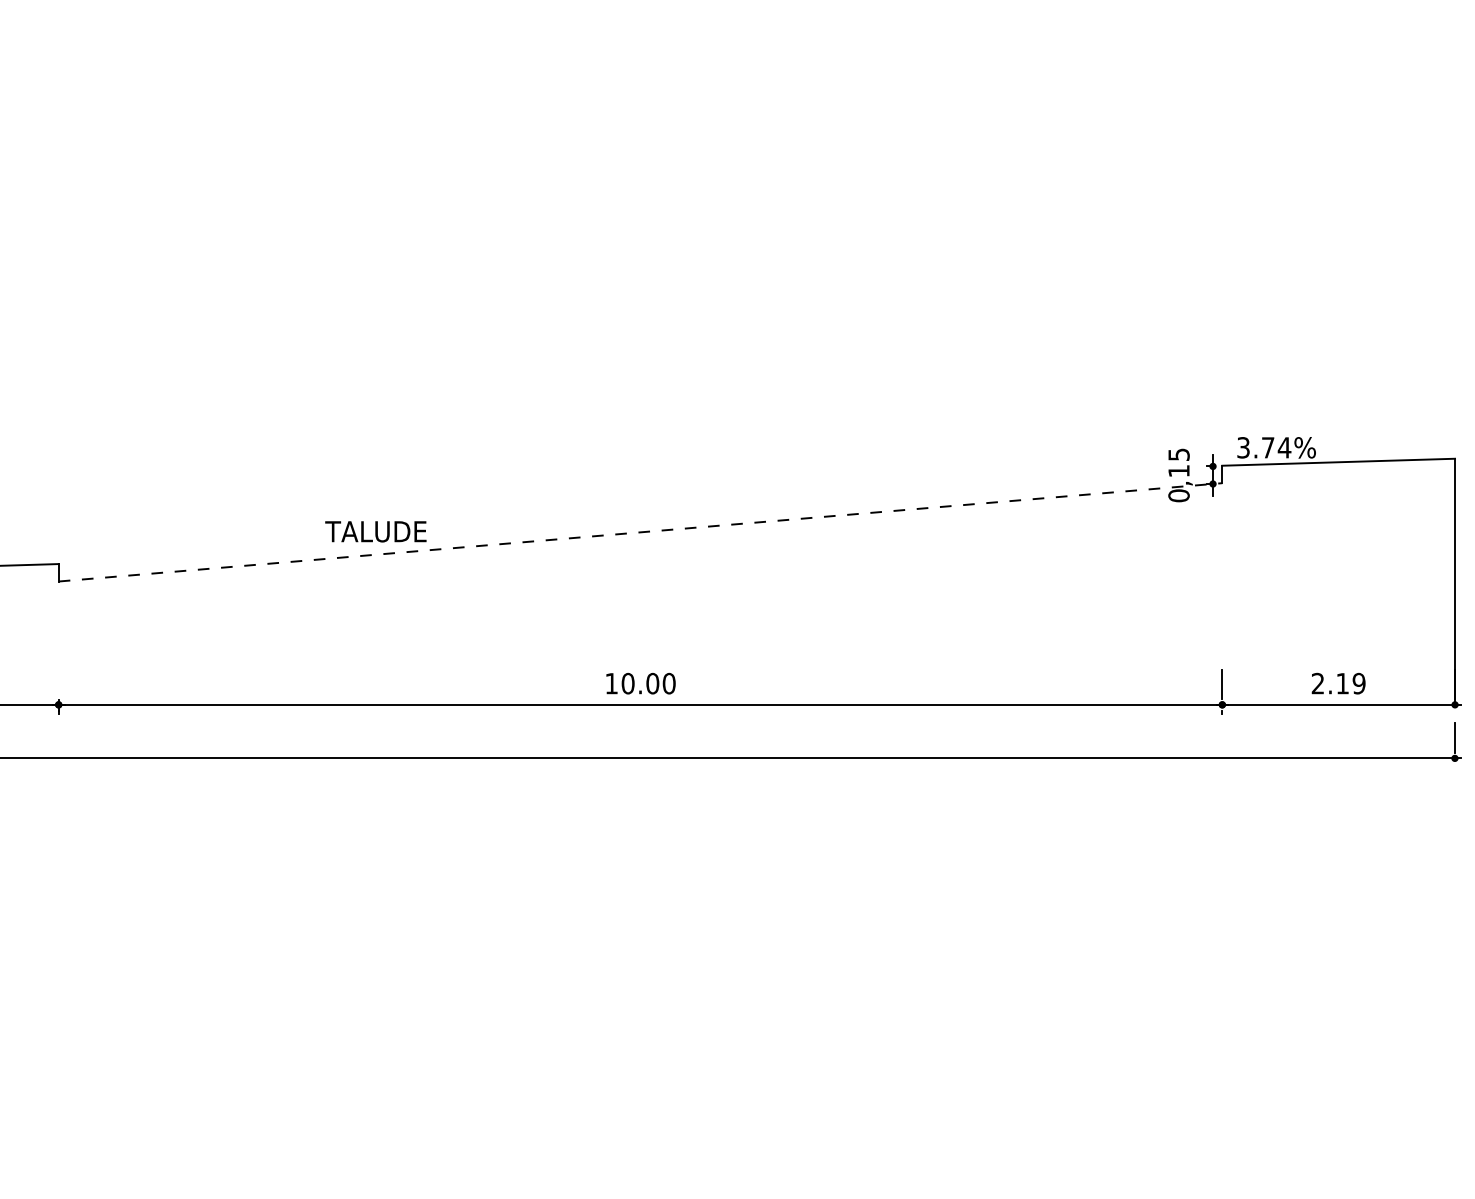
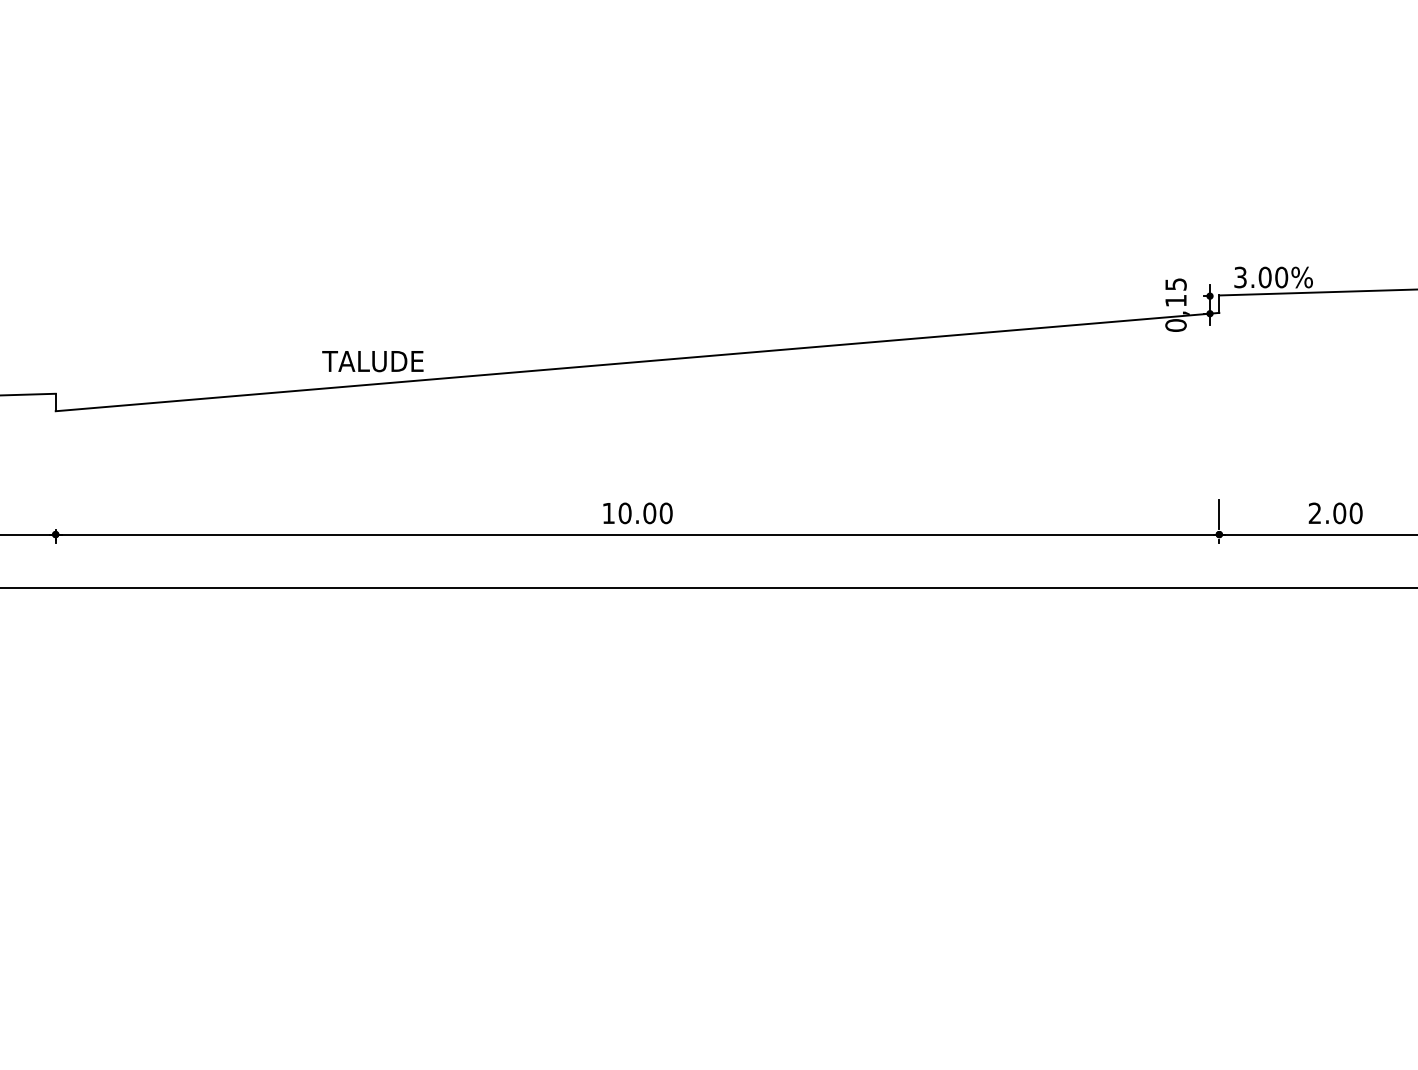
text: (1276, 447) -> (1273, 277), 3.74% -> 3.00%
line: (640, 532) -> (637, 362), dashed -> solid
text: (1350, 683) -> (1347, 513), 2.19 -> 2.00

